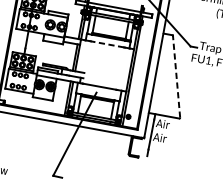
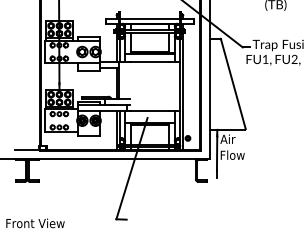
line: (107, 44) -> (149, 62), dashed -> solid
line: (176, 76) -> (233, 83), dashed -> solid
text: (164, 138) -> (232, 154), Air -> Flow

